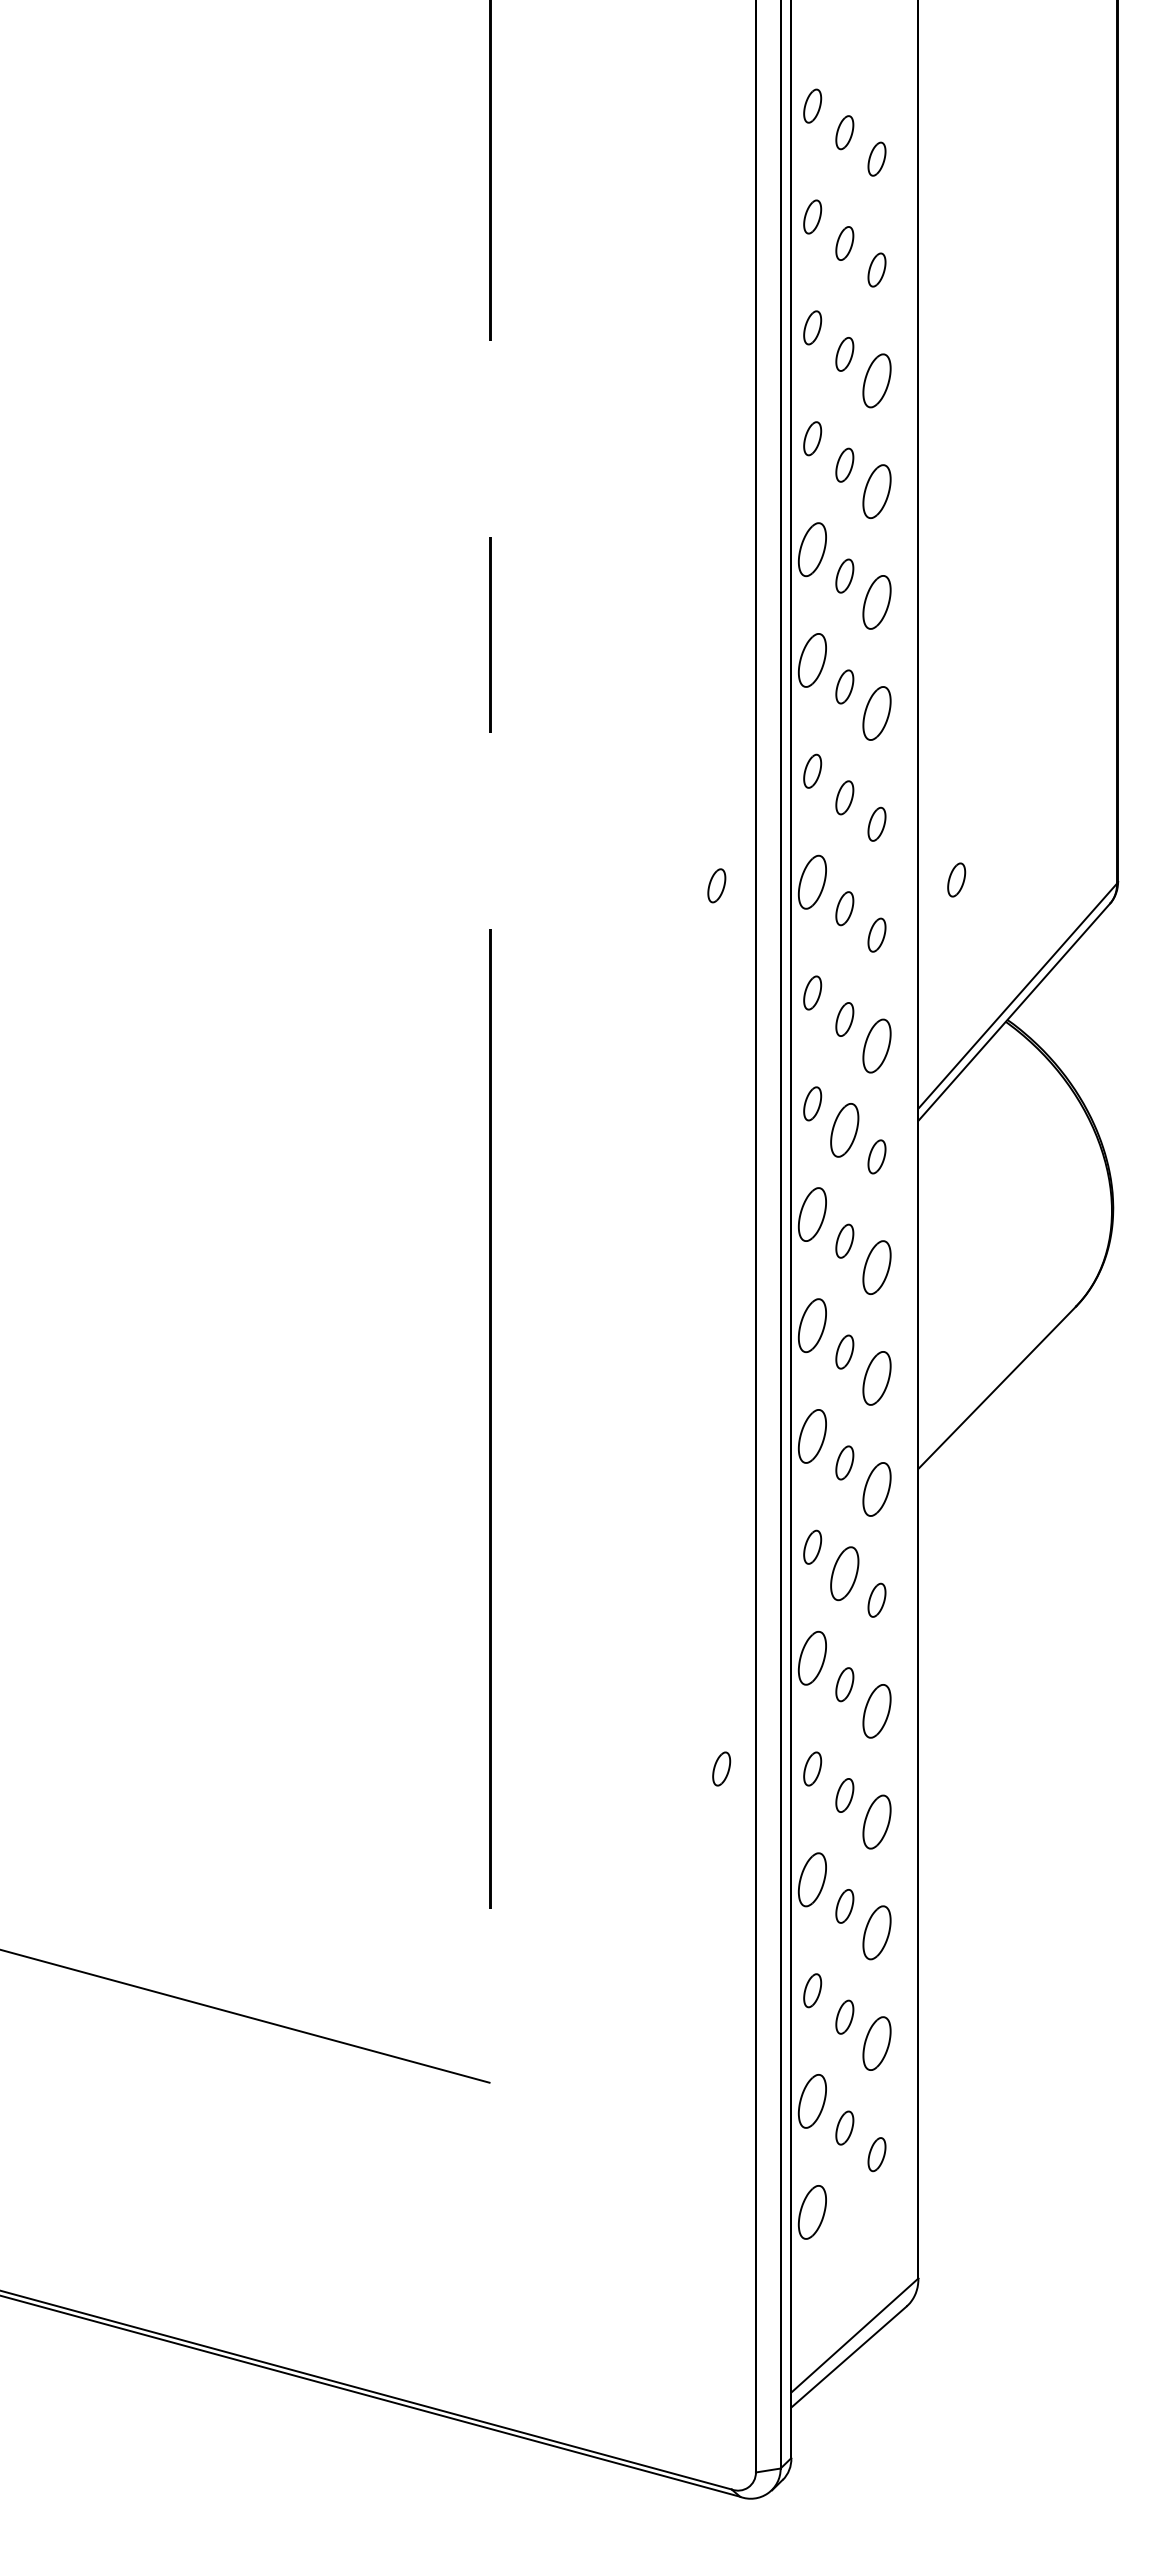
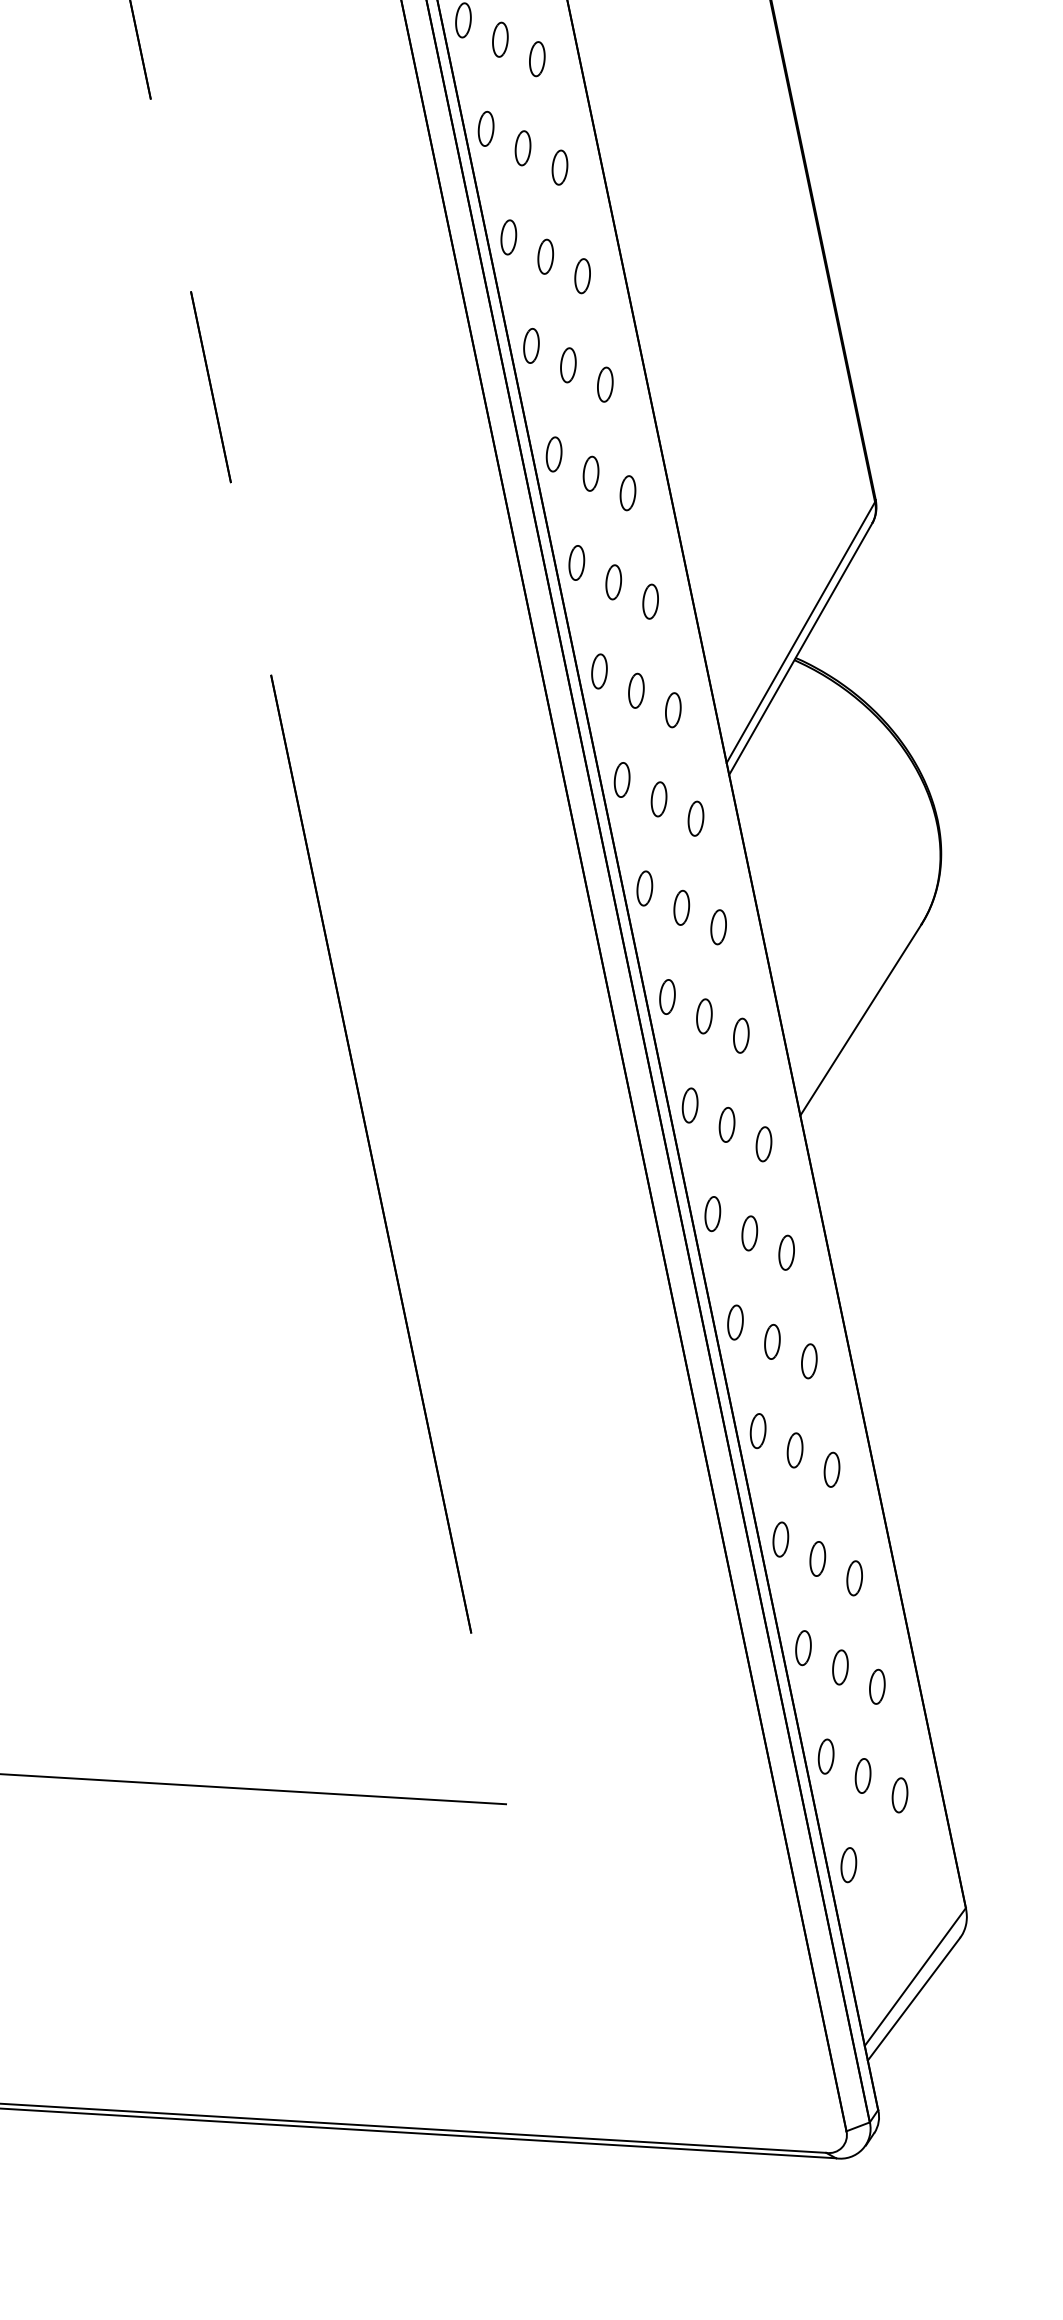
part: (876, 380) -> (536, 58), size x0.62
part: (876, 491) -> (559, 167), size x0.62
part: (812, 549) -> (508, 237), size x0.62
part: (876, 602) -> (582, 276), size x0.62
part: (812, 660) -> (531, 346), size x0.62
part: (876, 713) -> (604, 384), size x0.62
part: (956, 879) -> (717, 530), removed
part: (812, 881) -> (576, 562), size x0.62
part: (716, 885) -> (483, 585), removed
part: (876, 1045) -> (672, 709), size x0.62
part: (844, 1130) -> (658, 799), size x0.62
part: (812, 1214) -> (644, 888), size x0.62
part: (876, 1267) -> (718, 927), size x0.62
part: (812, 1325) -> (667, 996), size x0.62
part: (876, 1378) -> (740, 1035), size x0.62
part: (812, 1436) -> (690, 1105), size x0.62
part: (876, 1489) -> (763, 1144), size x0.62
part: (844, 1573) -> (749, 1233), size x0.62
part: (812, 1657) -> (735, 1321), size x0.62
part: (876, 1710) -> (808, 1360), size x0.62
part: (721, 1768) -> (668, 1449), removed
part: (876, 1821) -> (831, 1469), size x0.62
part: (812, 1879) -> (780, 1539), size x0.62
part: (876, 1932) -> (854, 1578), size x0.62
part: (876, 2043) -> (876, 1686), size x0.62
part: (812, 2101) -> (826, 1756), size x0.62
part: (812, 2212) -> (848, 1865), size x0.62

